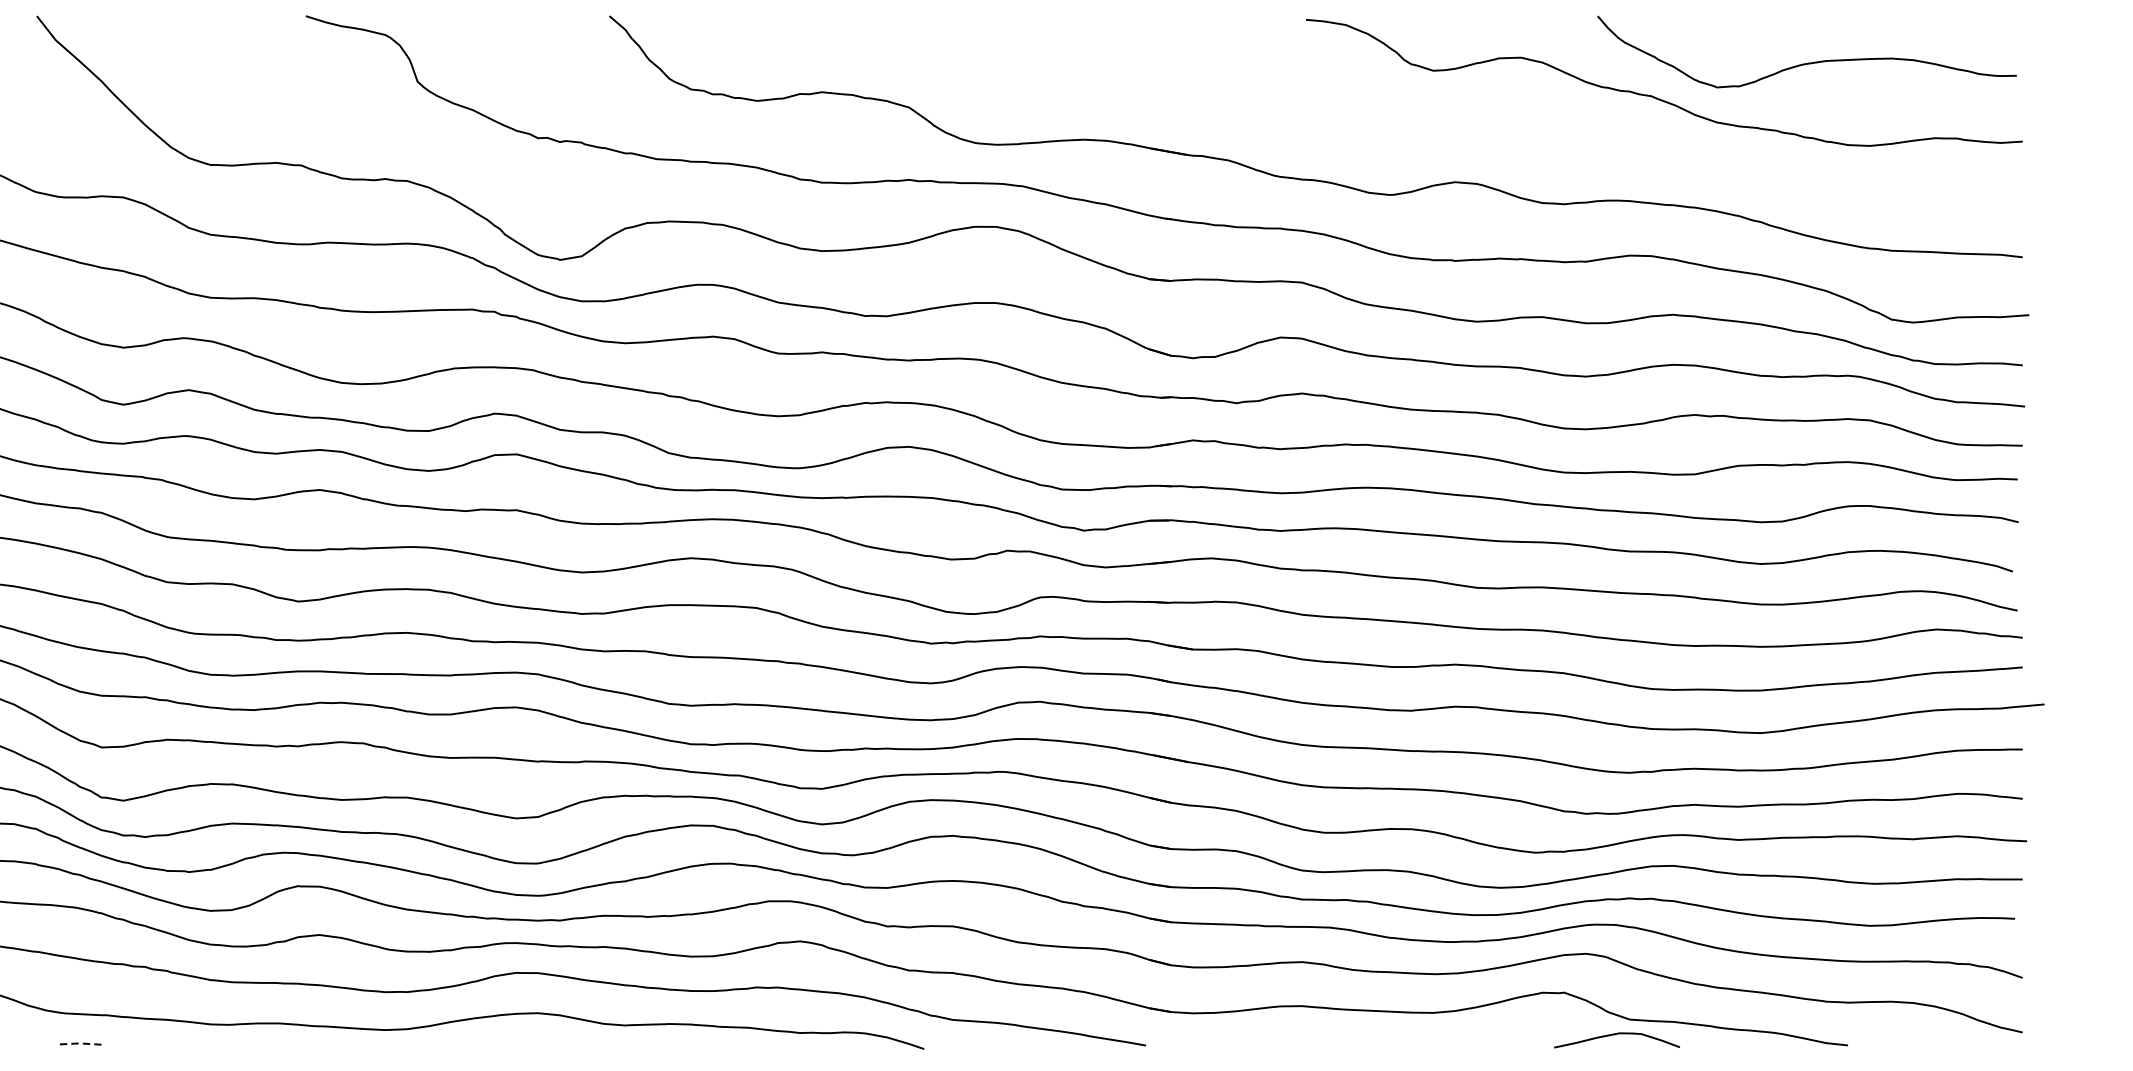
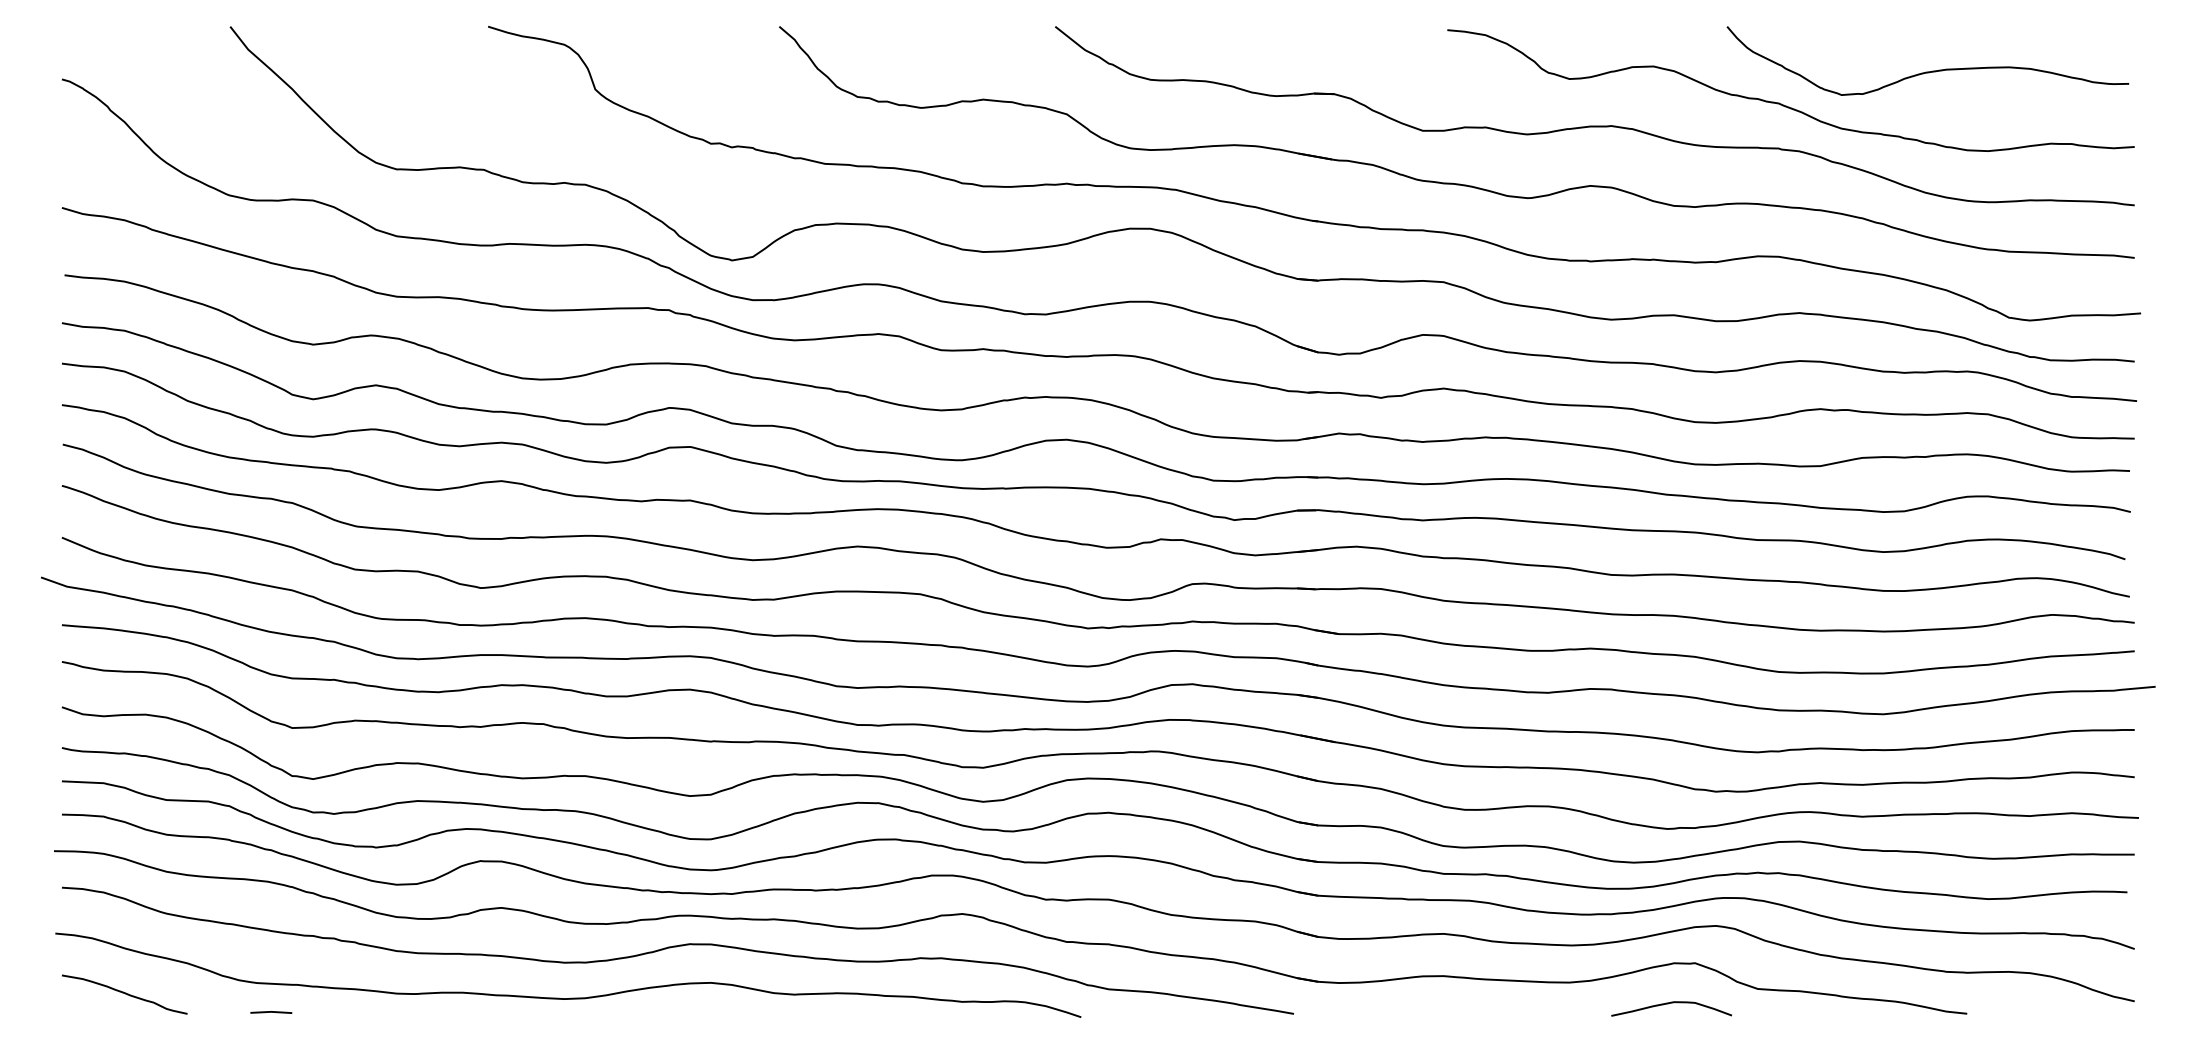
part: (1459, 119) -> (1594, 125), added
curve: (1616, 1034) -> (1671, 1003), moved
line: (79, 1043) -> (271, 1011), dashed -> solid

